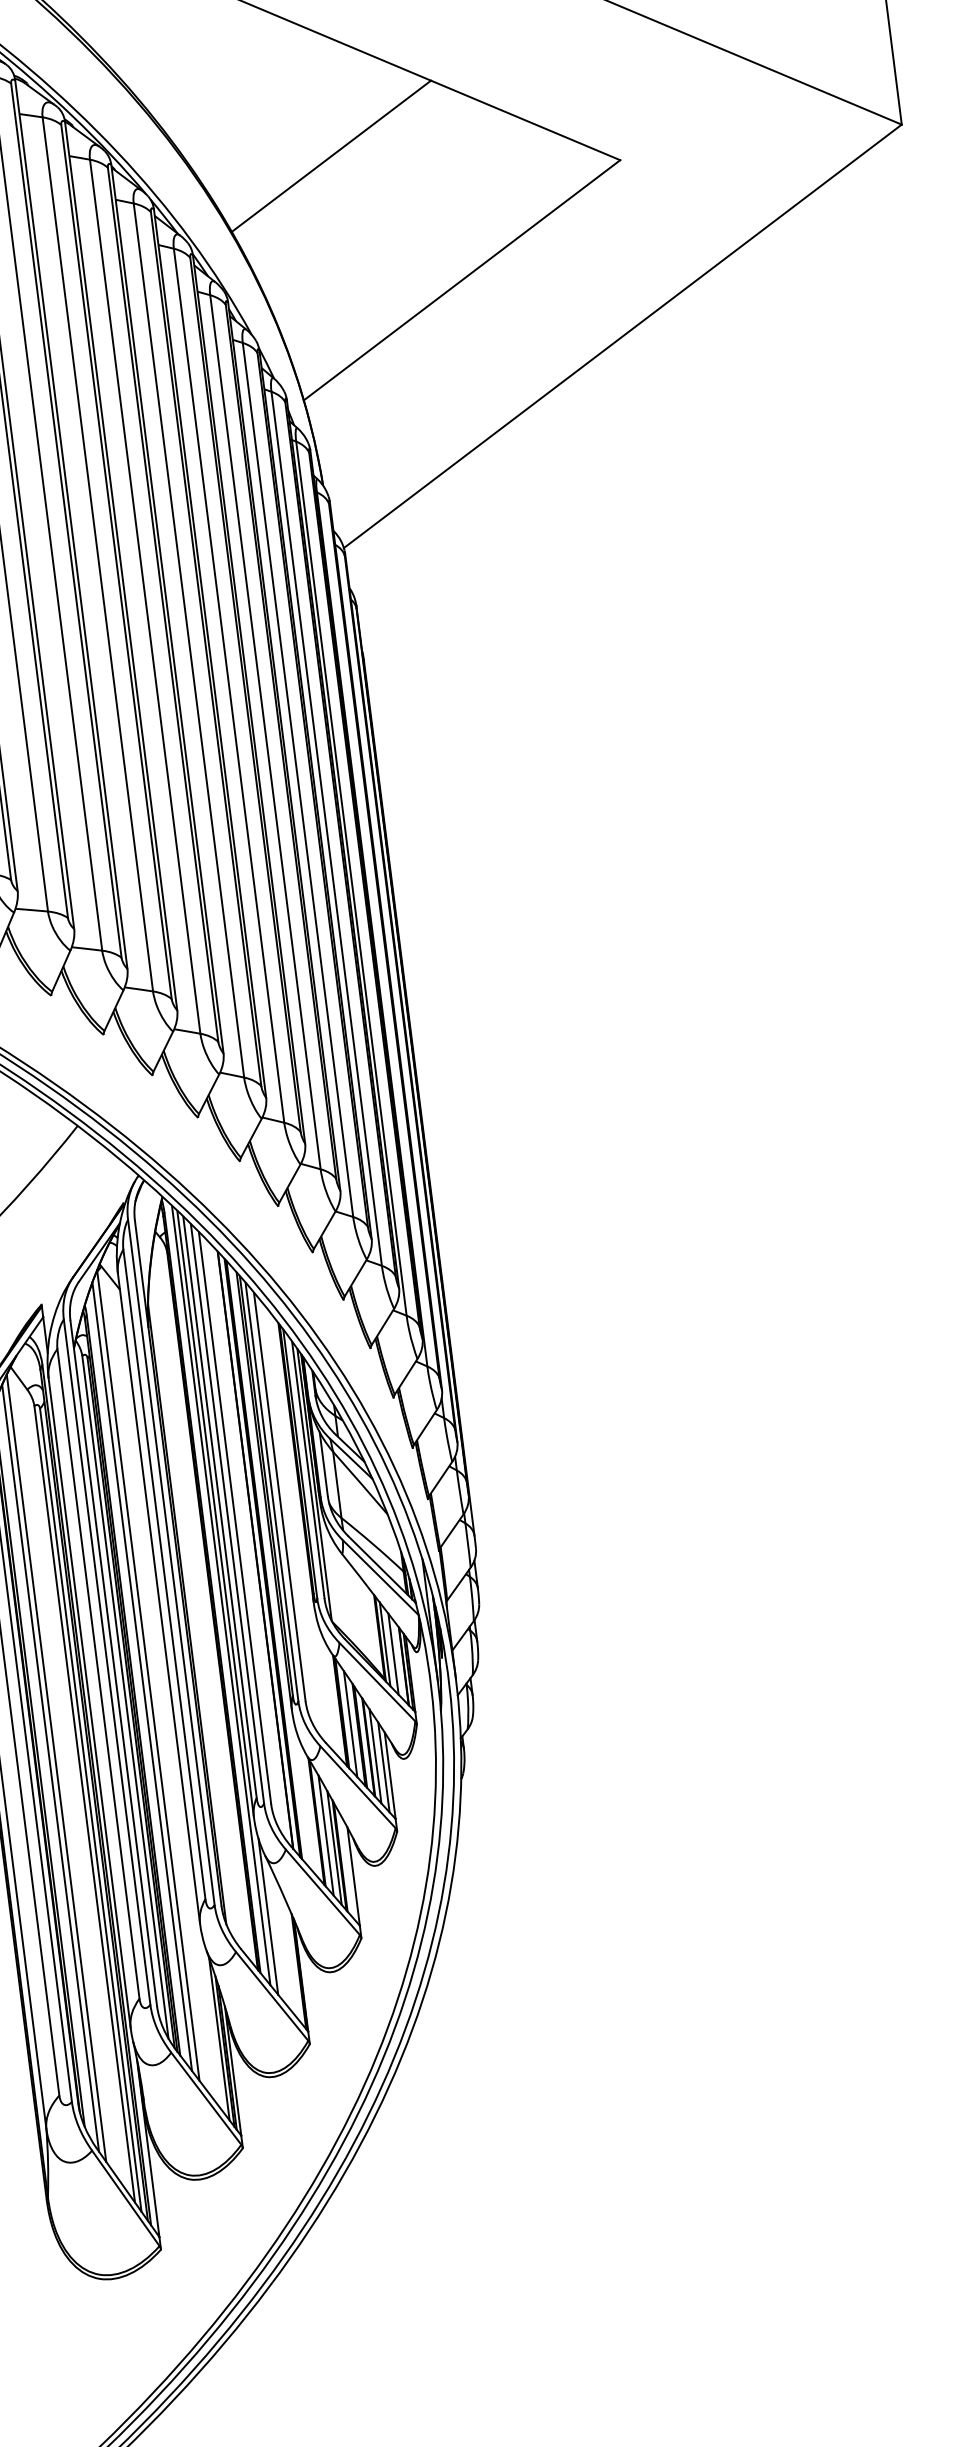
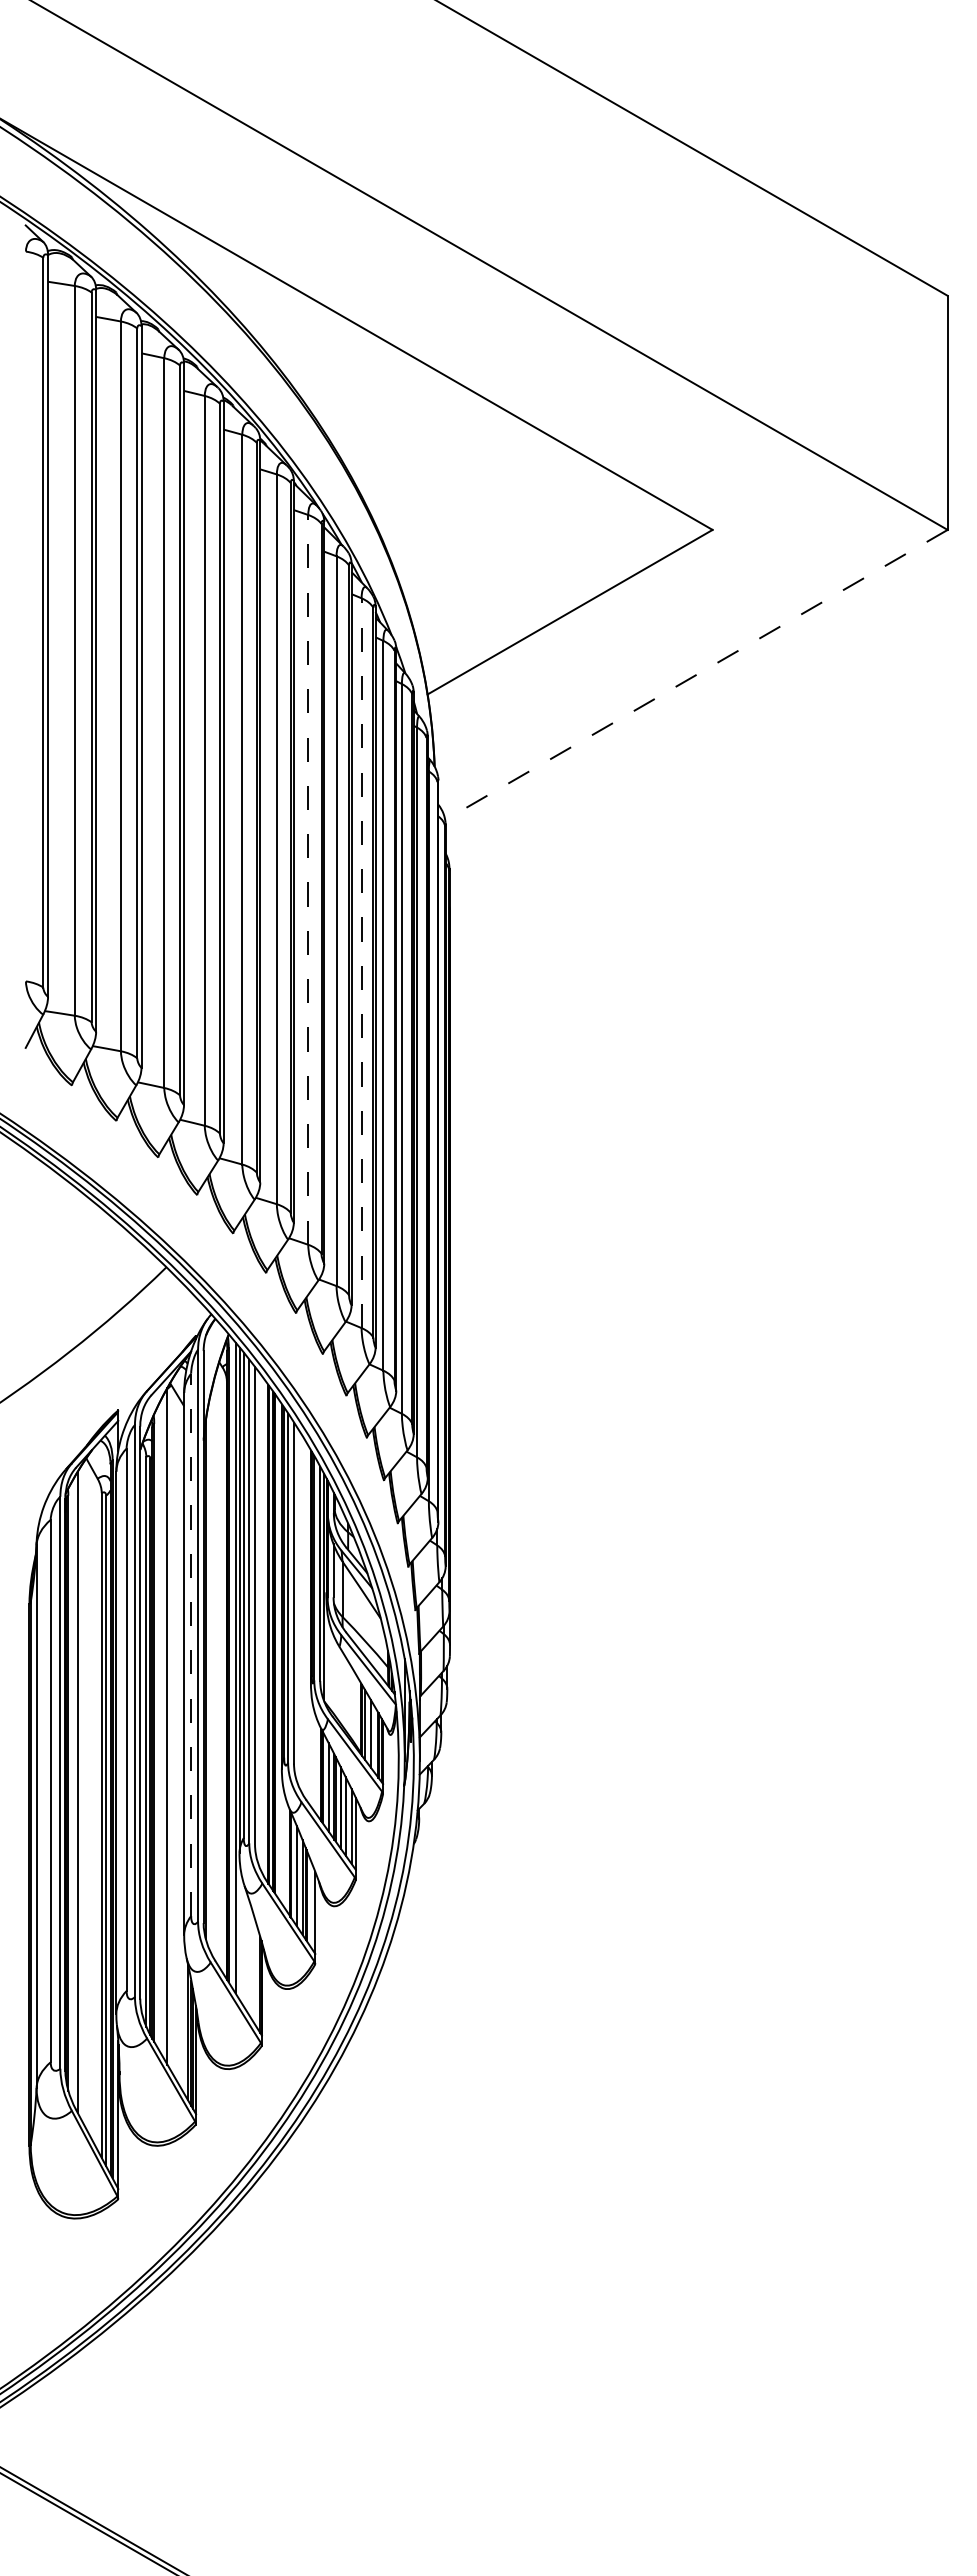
line: (331, 156) -> (475, 496), removed
line: (621, 337) -> (695, 675), solid -> dashed
line: (189, 640) -> (308, 879), solid -> dashed
line: (265, 732) -> (361, 963), solid -> dashed
line: (164, 1573) -> (191, 1644), solid -> dashed
line: (142, 1676) -> (162, 1726), removed
line: (56, 1767) -> (82, 1792), removed
line: (268, 1916) -> (241, 1936), removed

